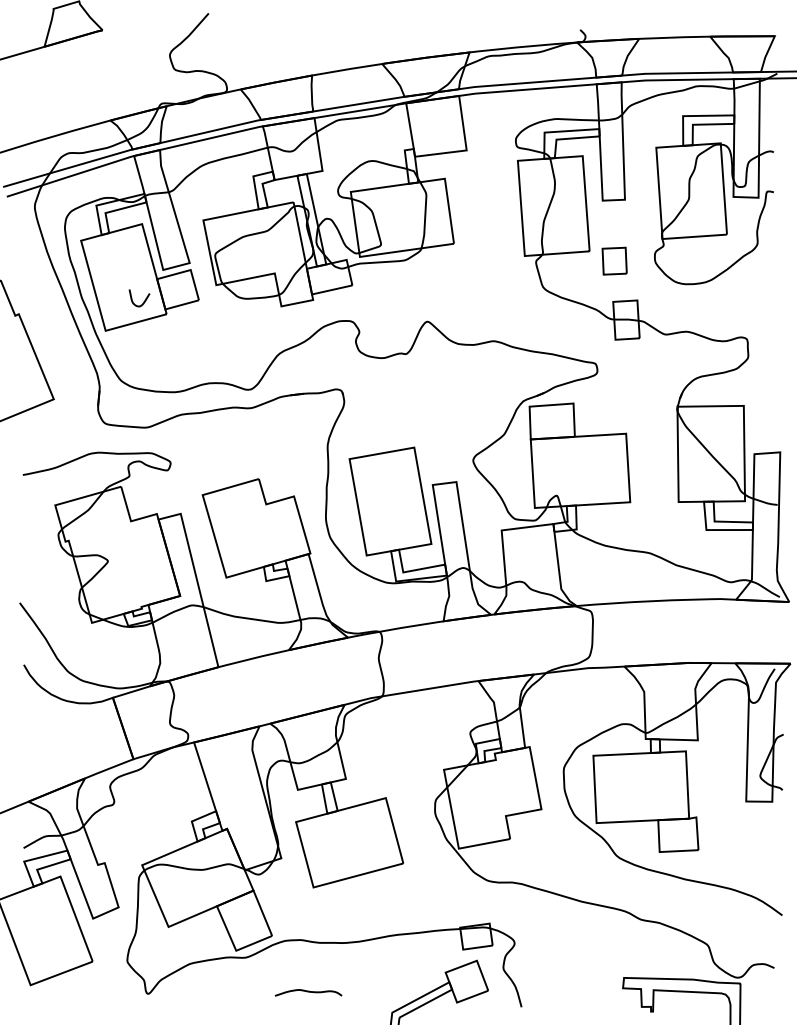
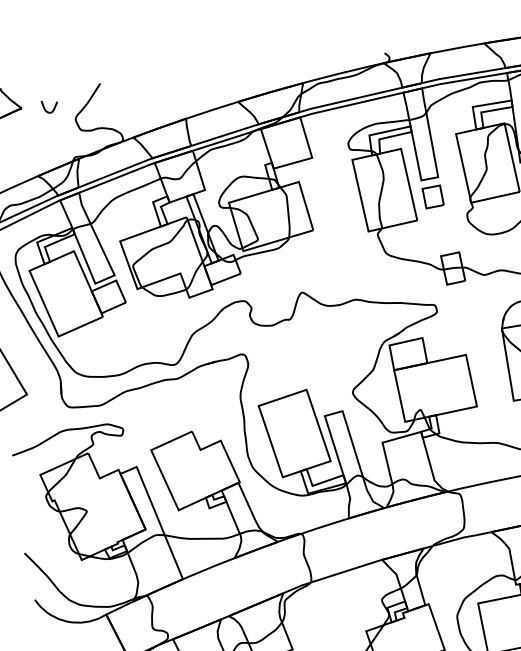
part: (614, 260) -> (432, 196), moved
curve: (143, 301) -> (53, 108), moved

